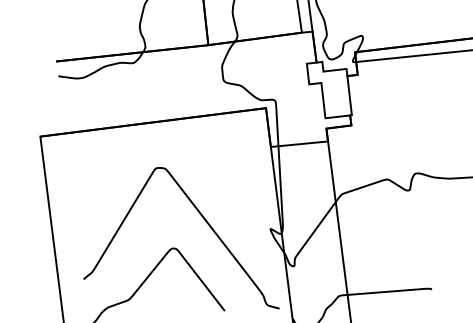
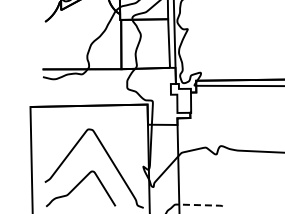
line: (392, 291) -> (202, 205), solid -> dashed

